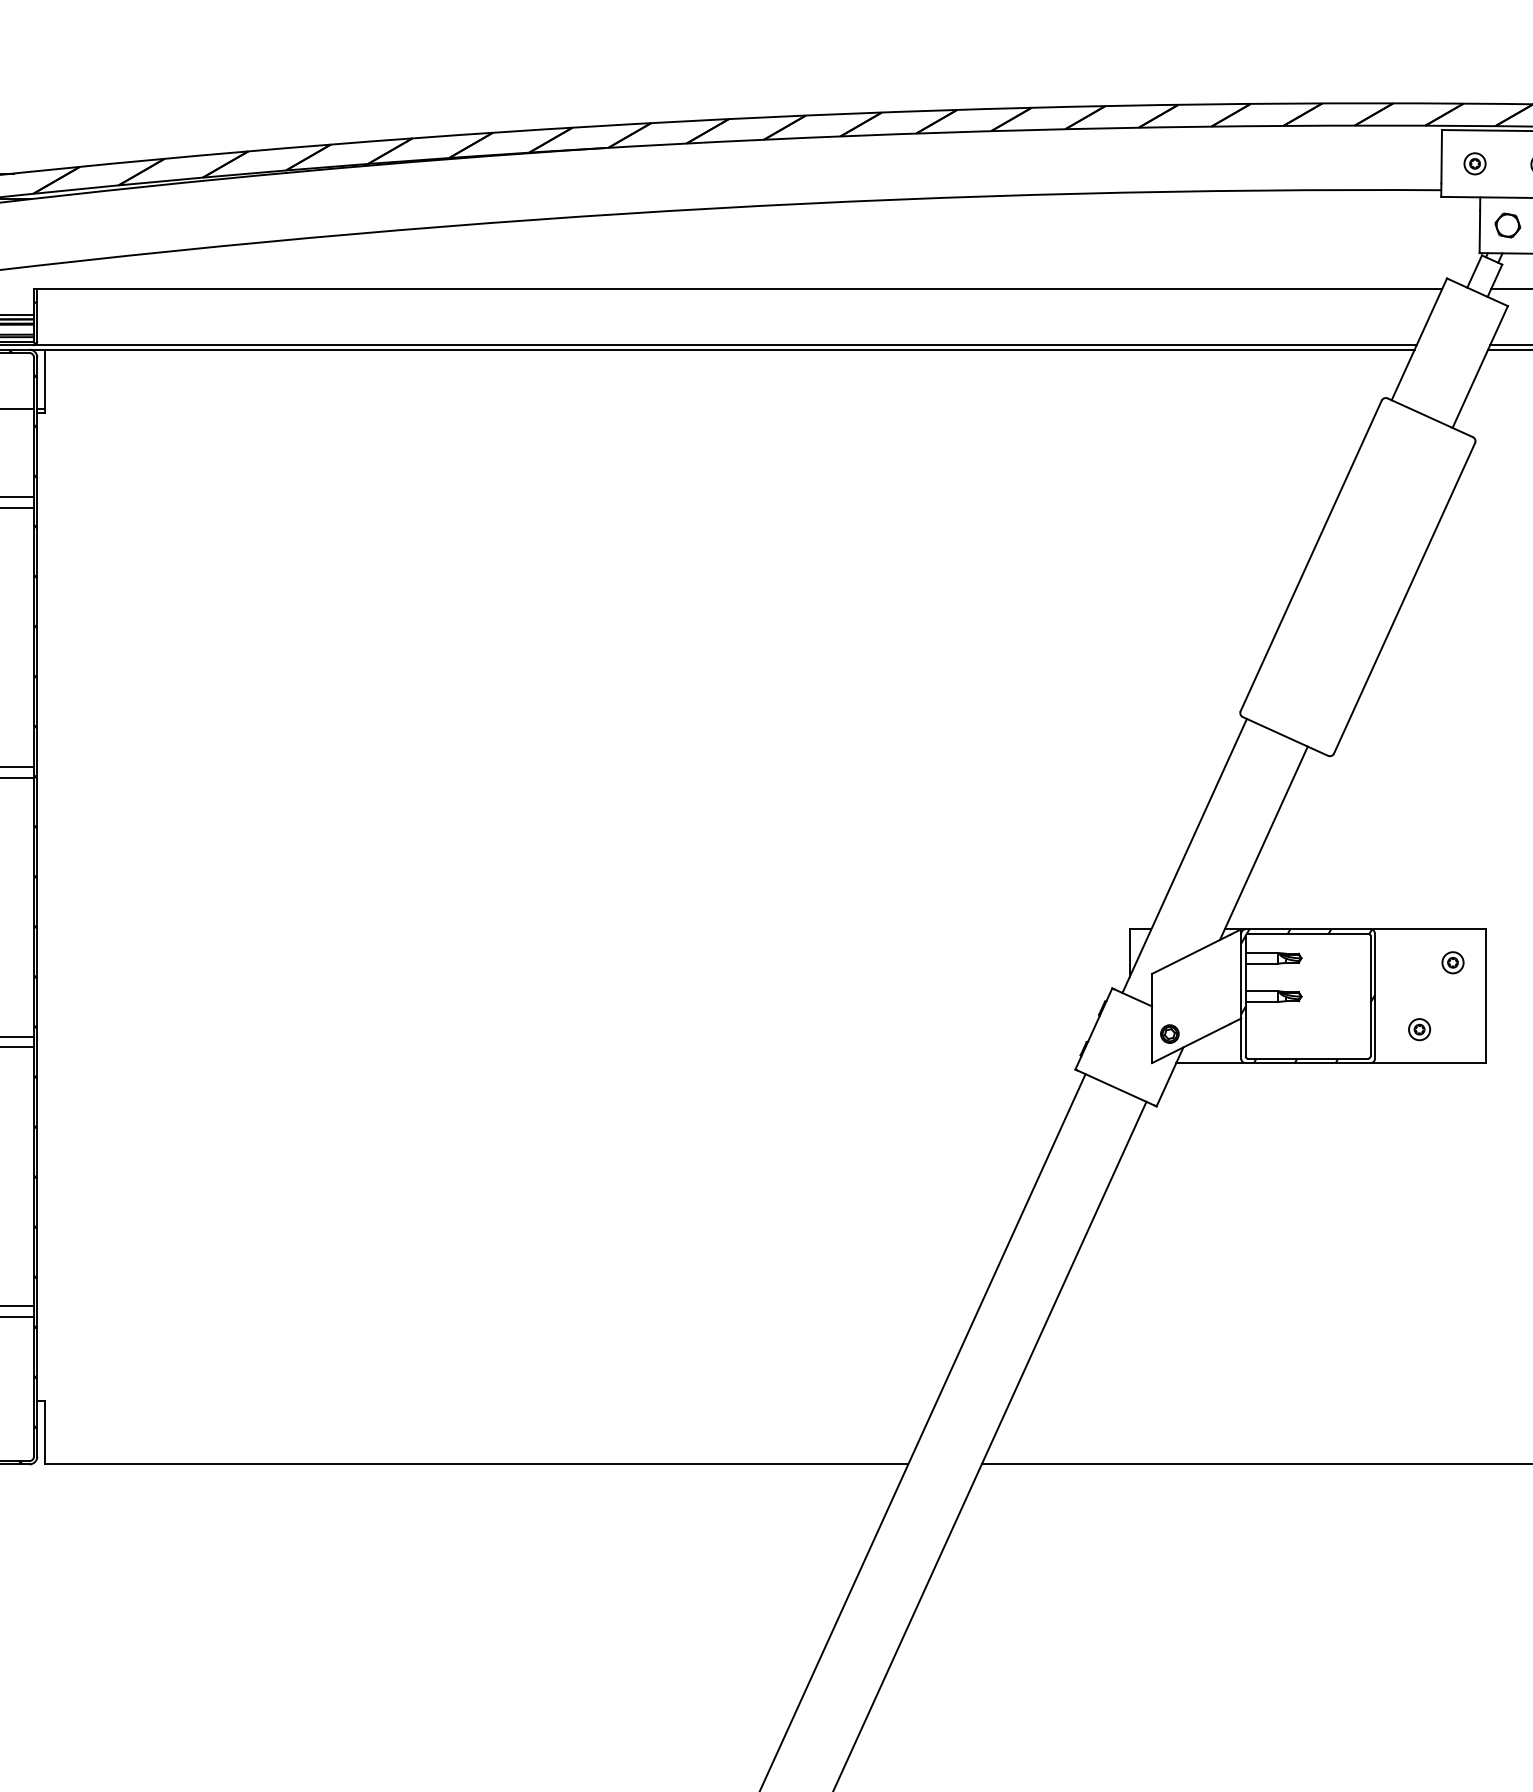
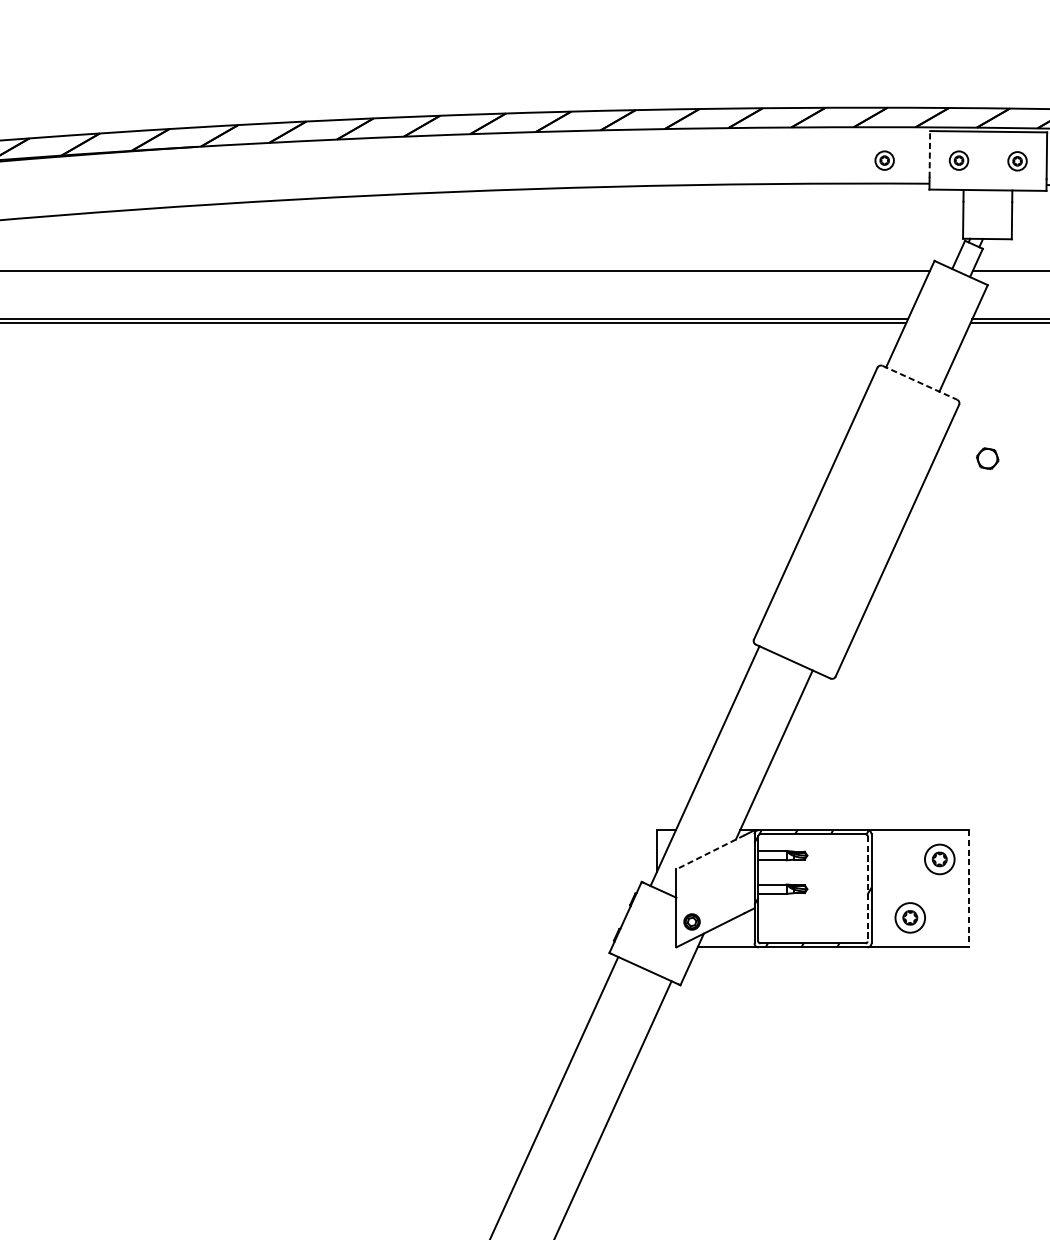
line: (1441, 156) -> (929, 154), solid -> dashed
part: (1389, 163) -> (884, 160), added
part: (1507, 225) -> (987, 458), moved
line: (1430, 417) -> (920, 382), solid -> dashed
line: (1191, 954) -> (710, 852), solid -> dashed
part: (1452, 962) -> (939, 859), size x1.6
line: (1370, 996) -> (867, 889), solid -> dashed
line: (1486, 996) -> (969, 889), solid -> dashed
part: (1419, 1029) -> (910, 917), size x1.6

